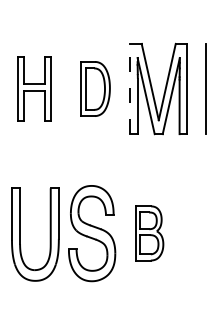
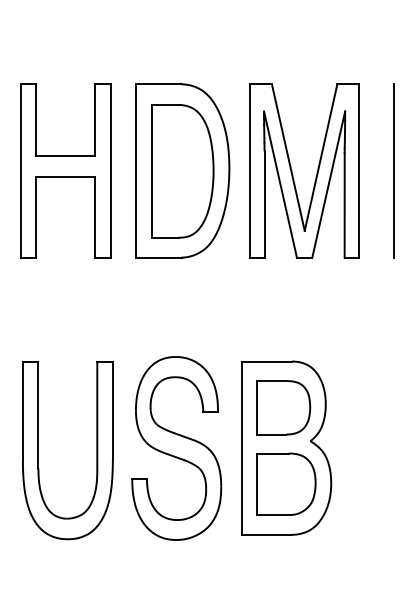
part: (34, 88) -> (66, 169), size x1.43
part: (95, 88) -> (183, 169), size x1.67
line: (130, 88) -> (250, 169), dashed -> solid
part: (149, 233) -> (286, 448), size x1.67

